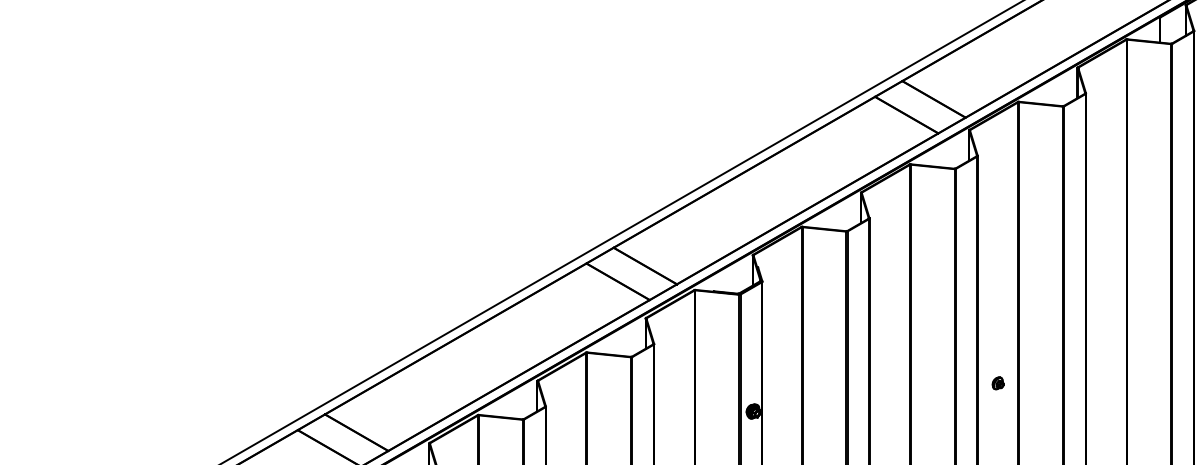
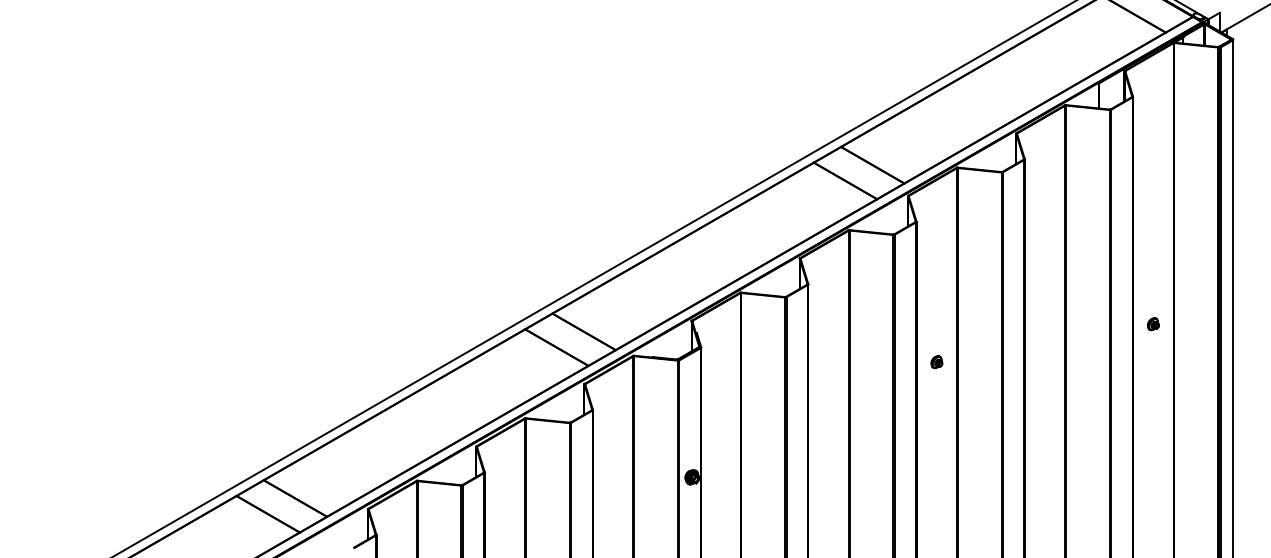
part: (997, 383) -> (936, 362), moved

